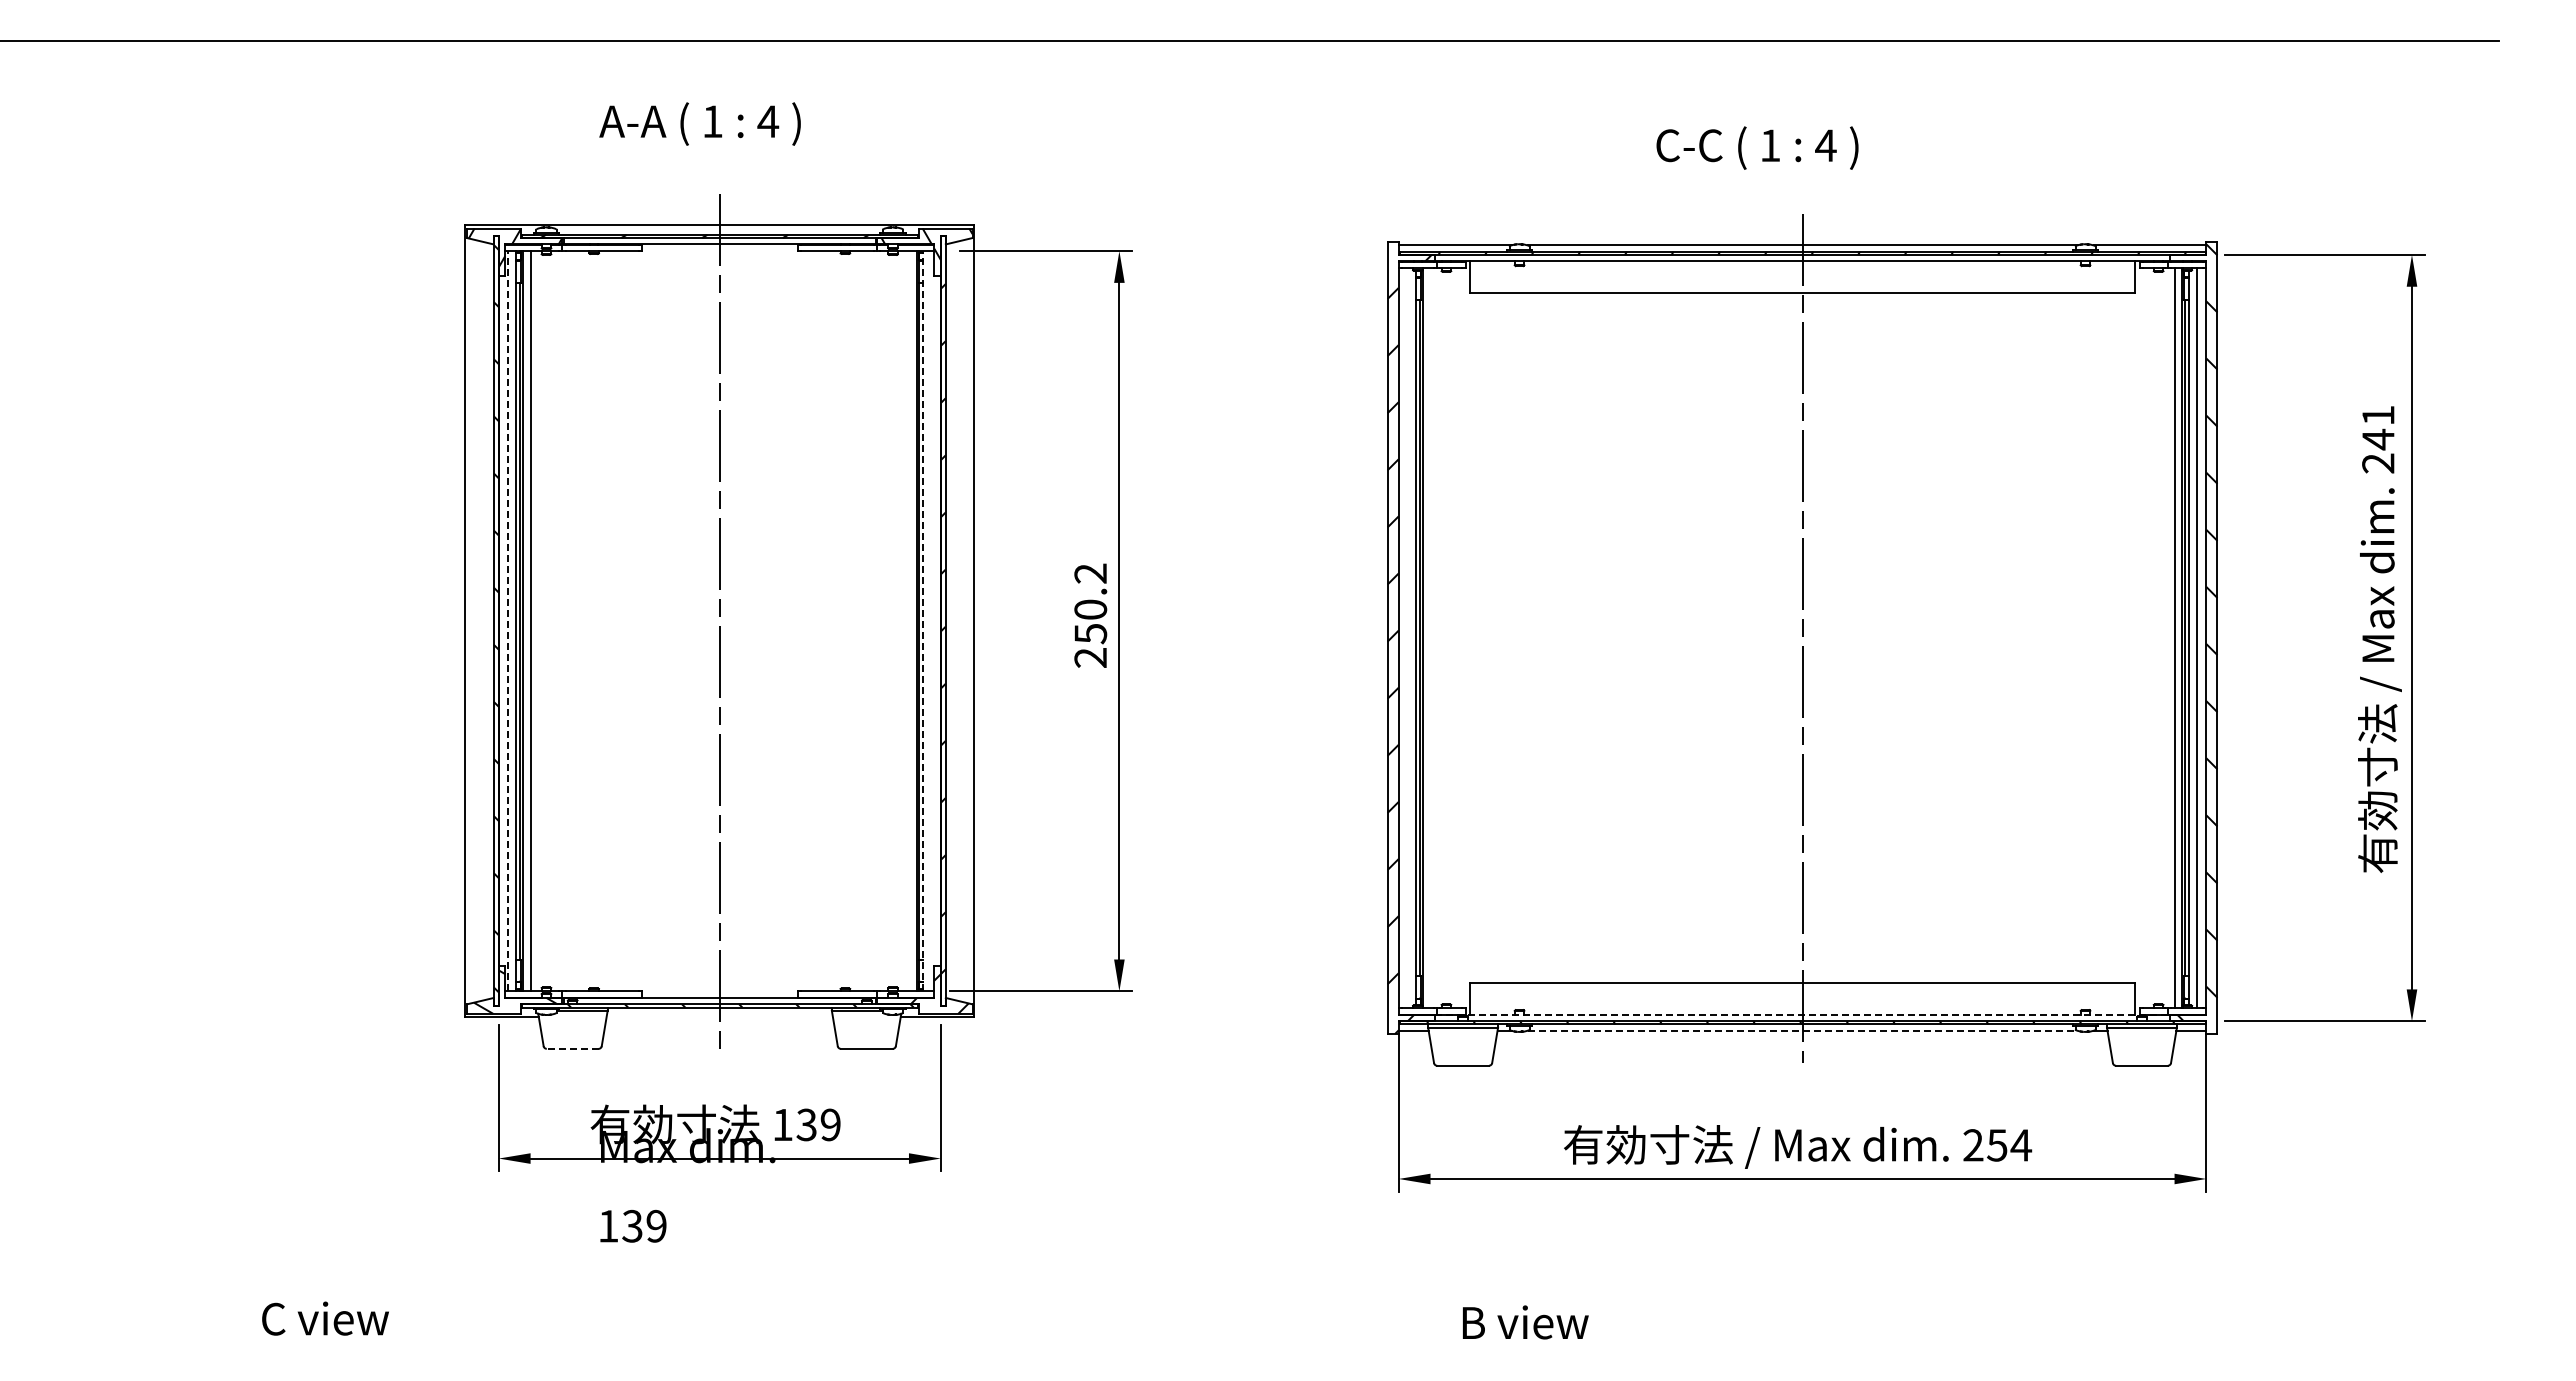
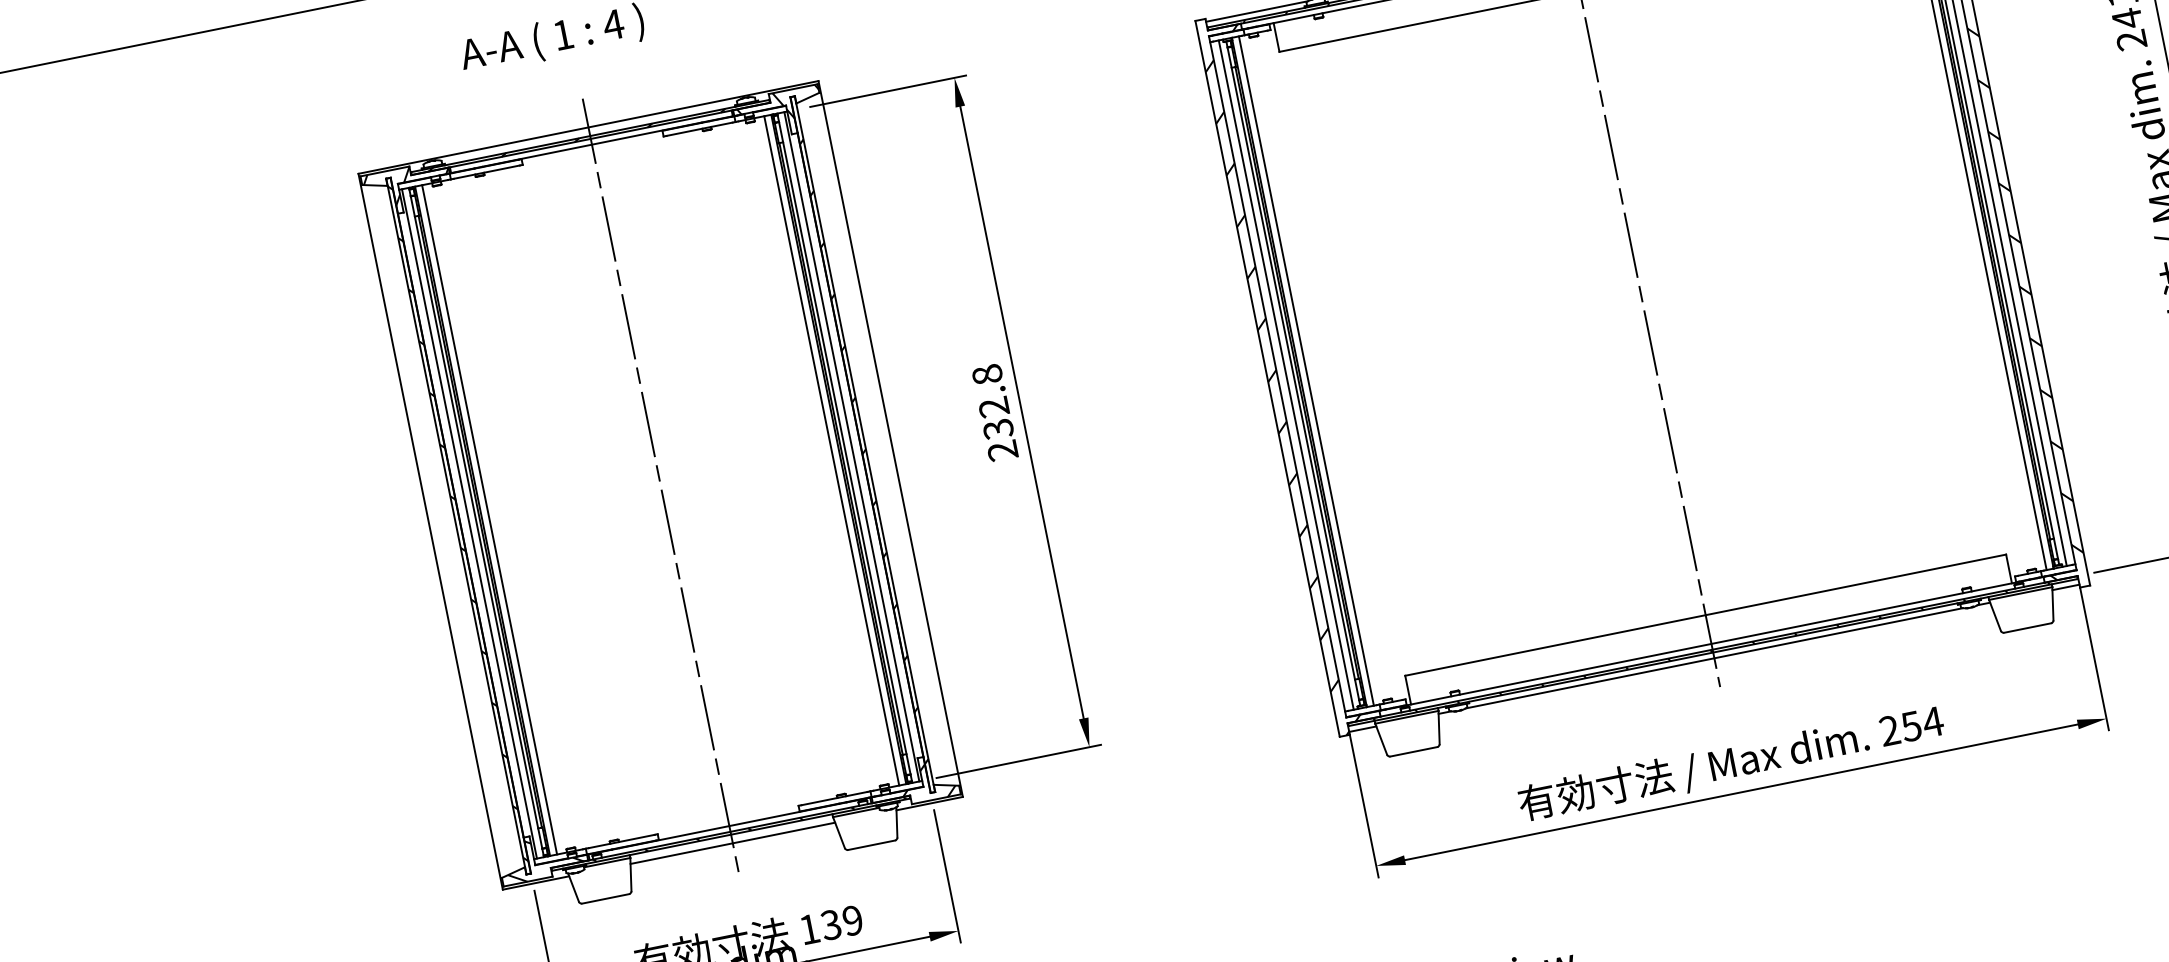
text: (1090, 603) -> (992, 401), 250.2 -> 232.8
line: (508, 620) -> (469, 523), dashed -> solid
line: (923, 620) -> (844, 447), dashed -> solid
line: (908, 621) -> (831, 451), added
line: (931, 621) -> (852, 447), added
line: (1408, 637) -> (1286, 374), added
line: (1430, 637) -> (1306, 370), added
line: (1803, 1014) -> (1712, 643), dashed -> solid
line: (719, 1017) -> (732, 843), added
line: (1802, 1030) -> (1714, 658), dashed -> solid
line: (572, 1048) -> (605, 898), dashed -> solid

